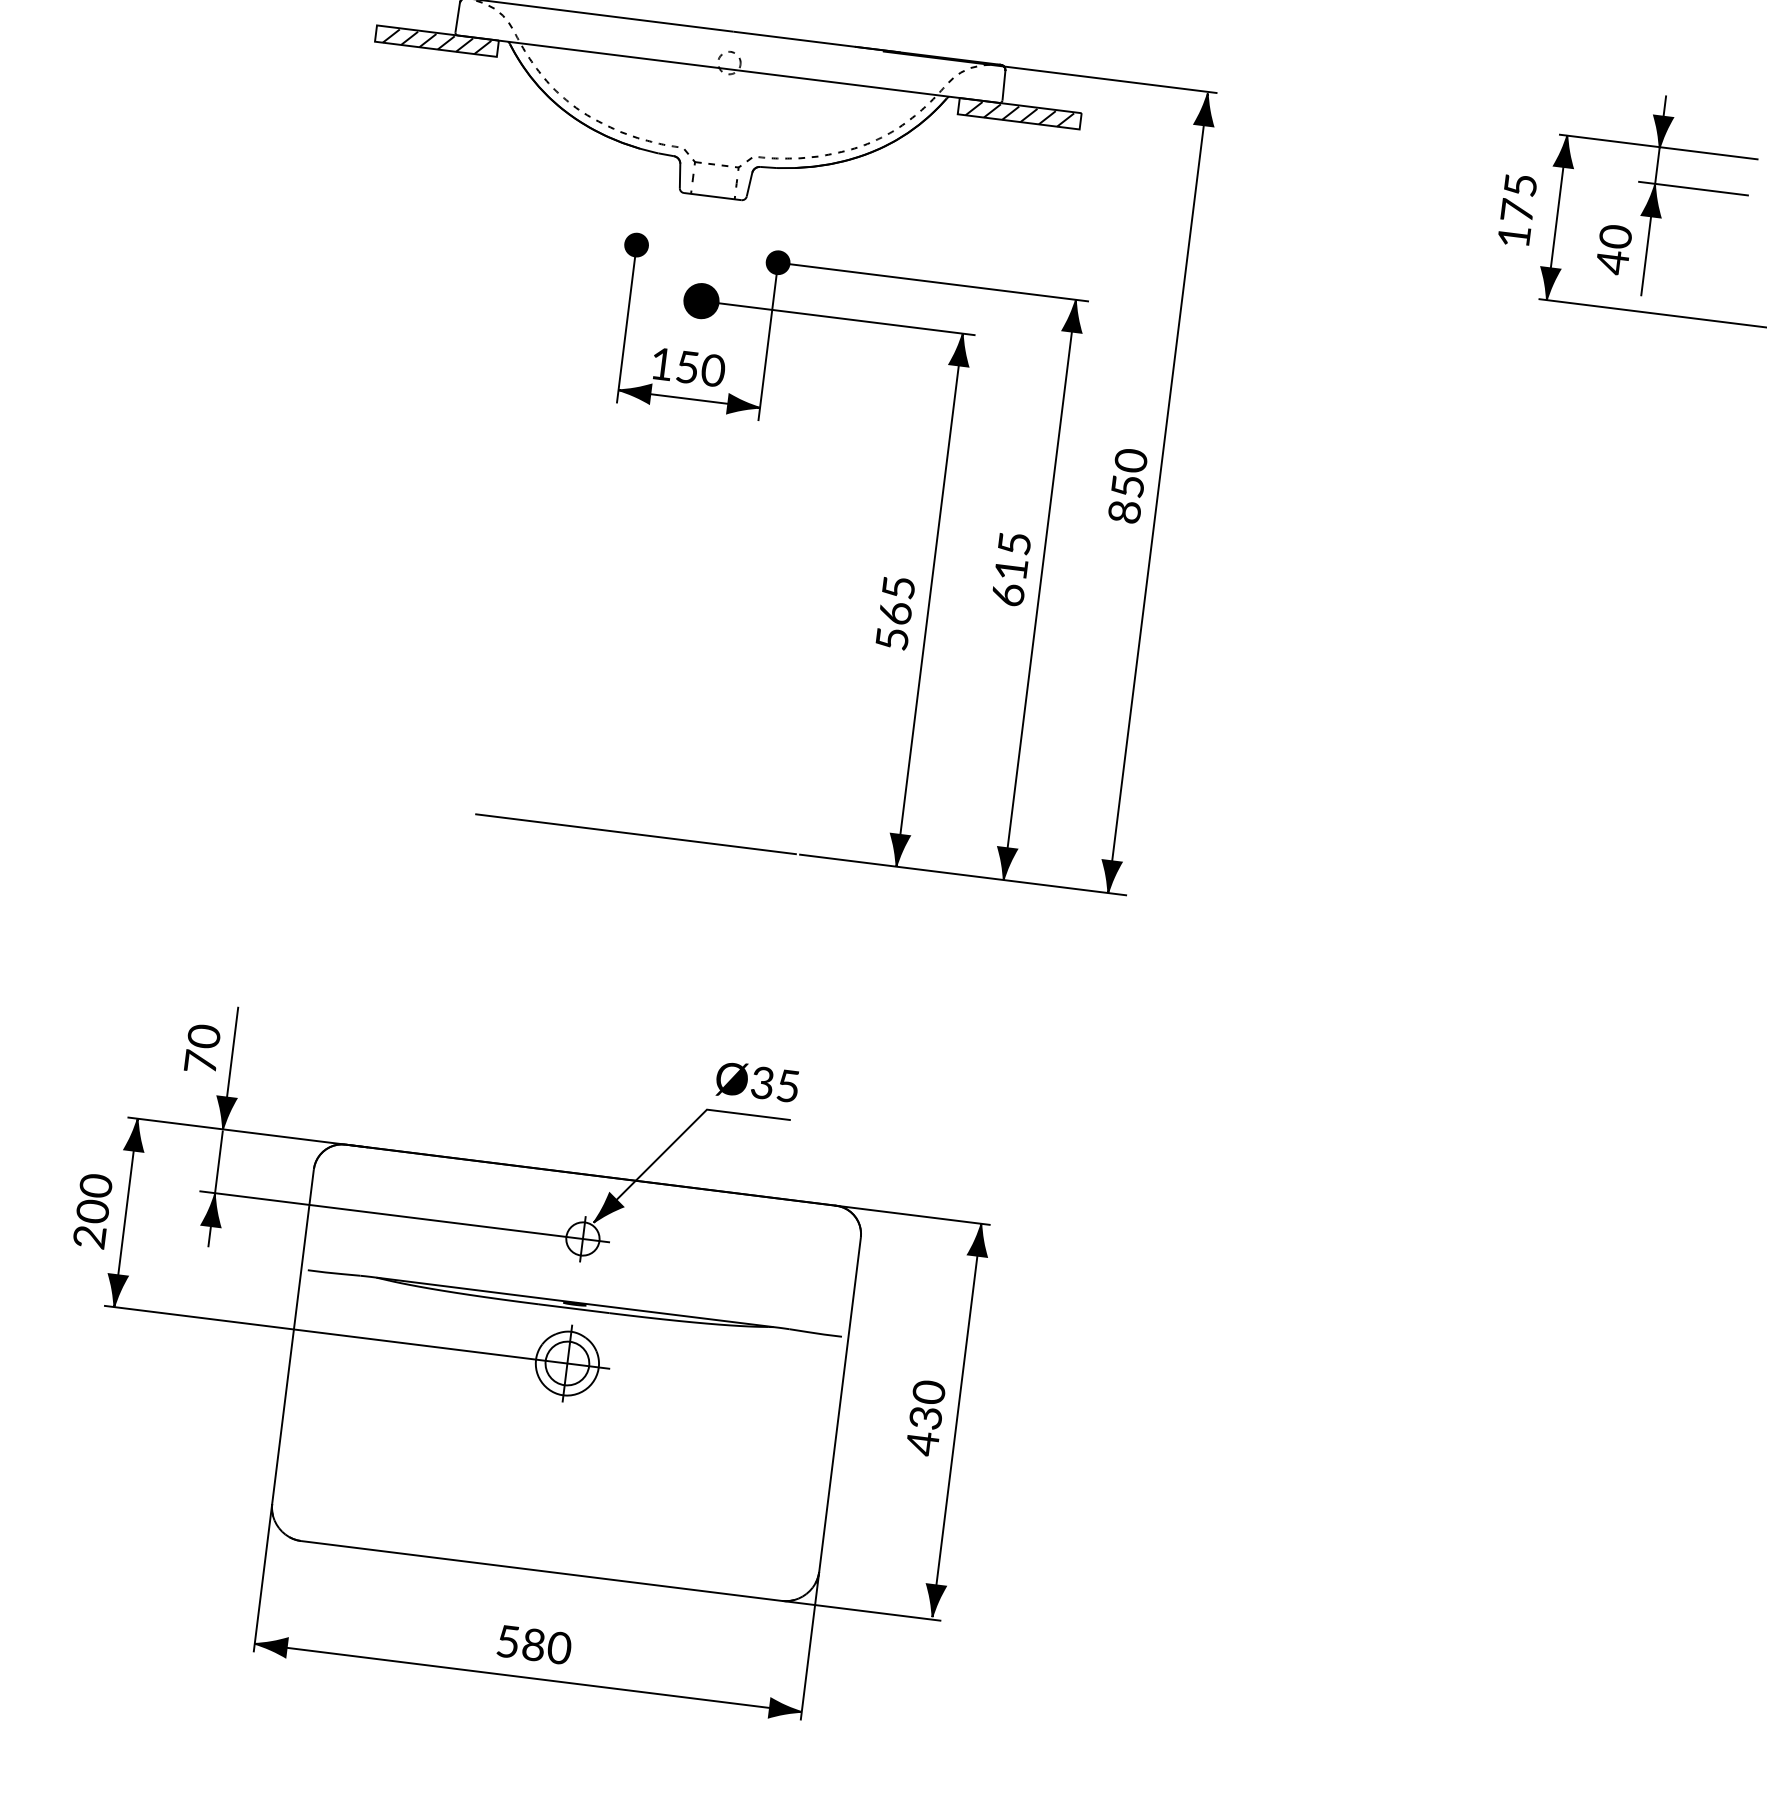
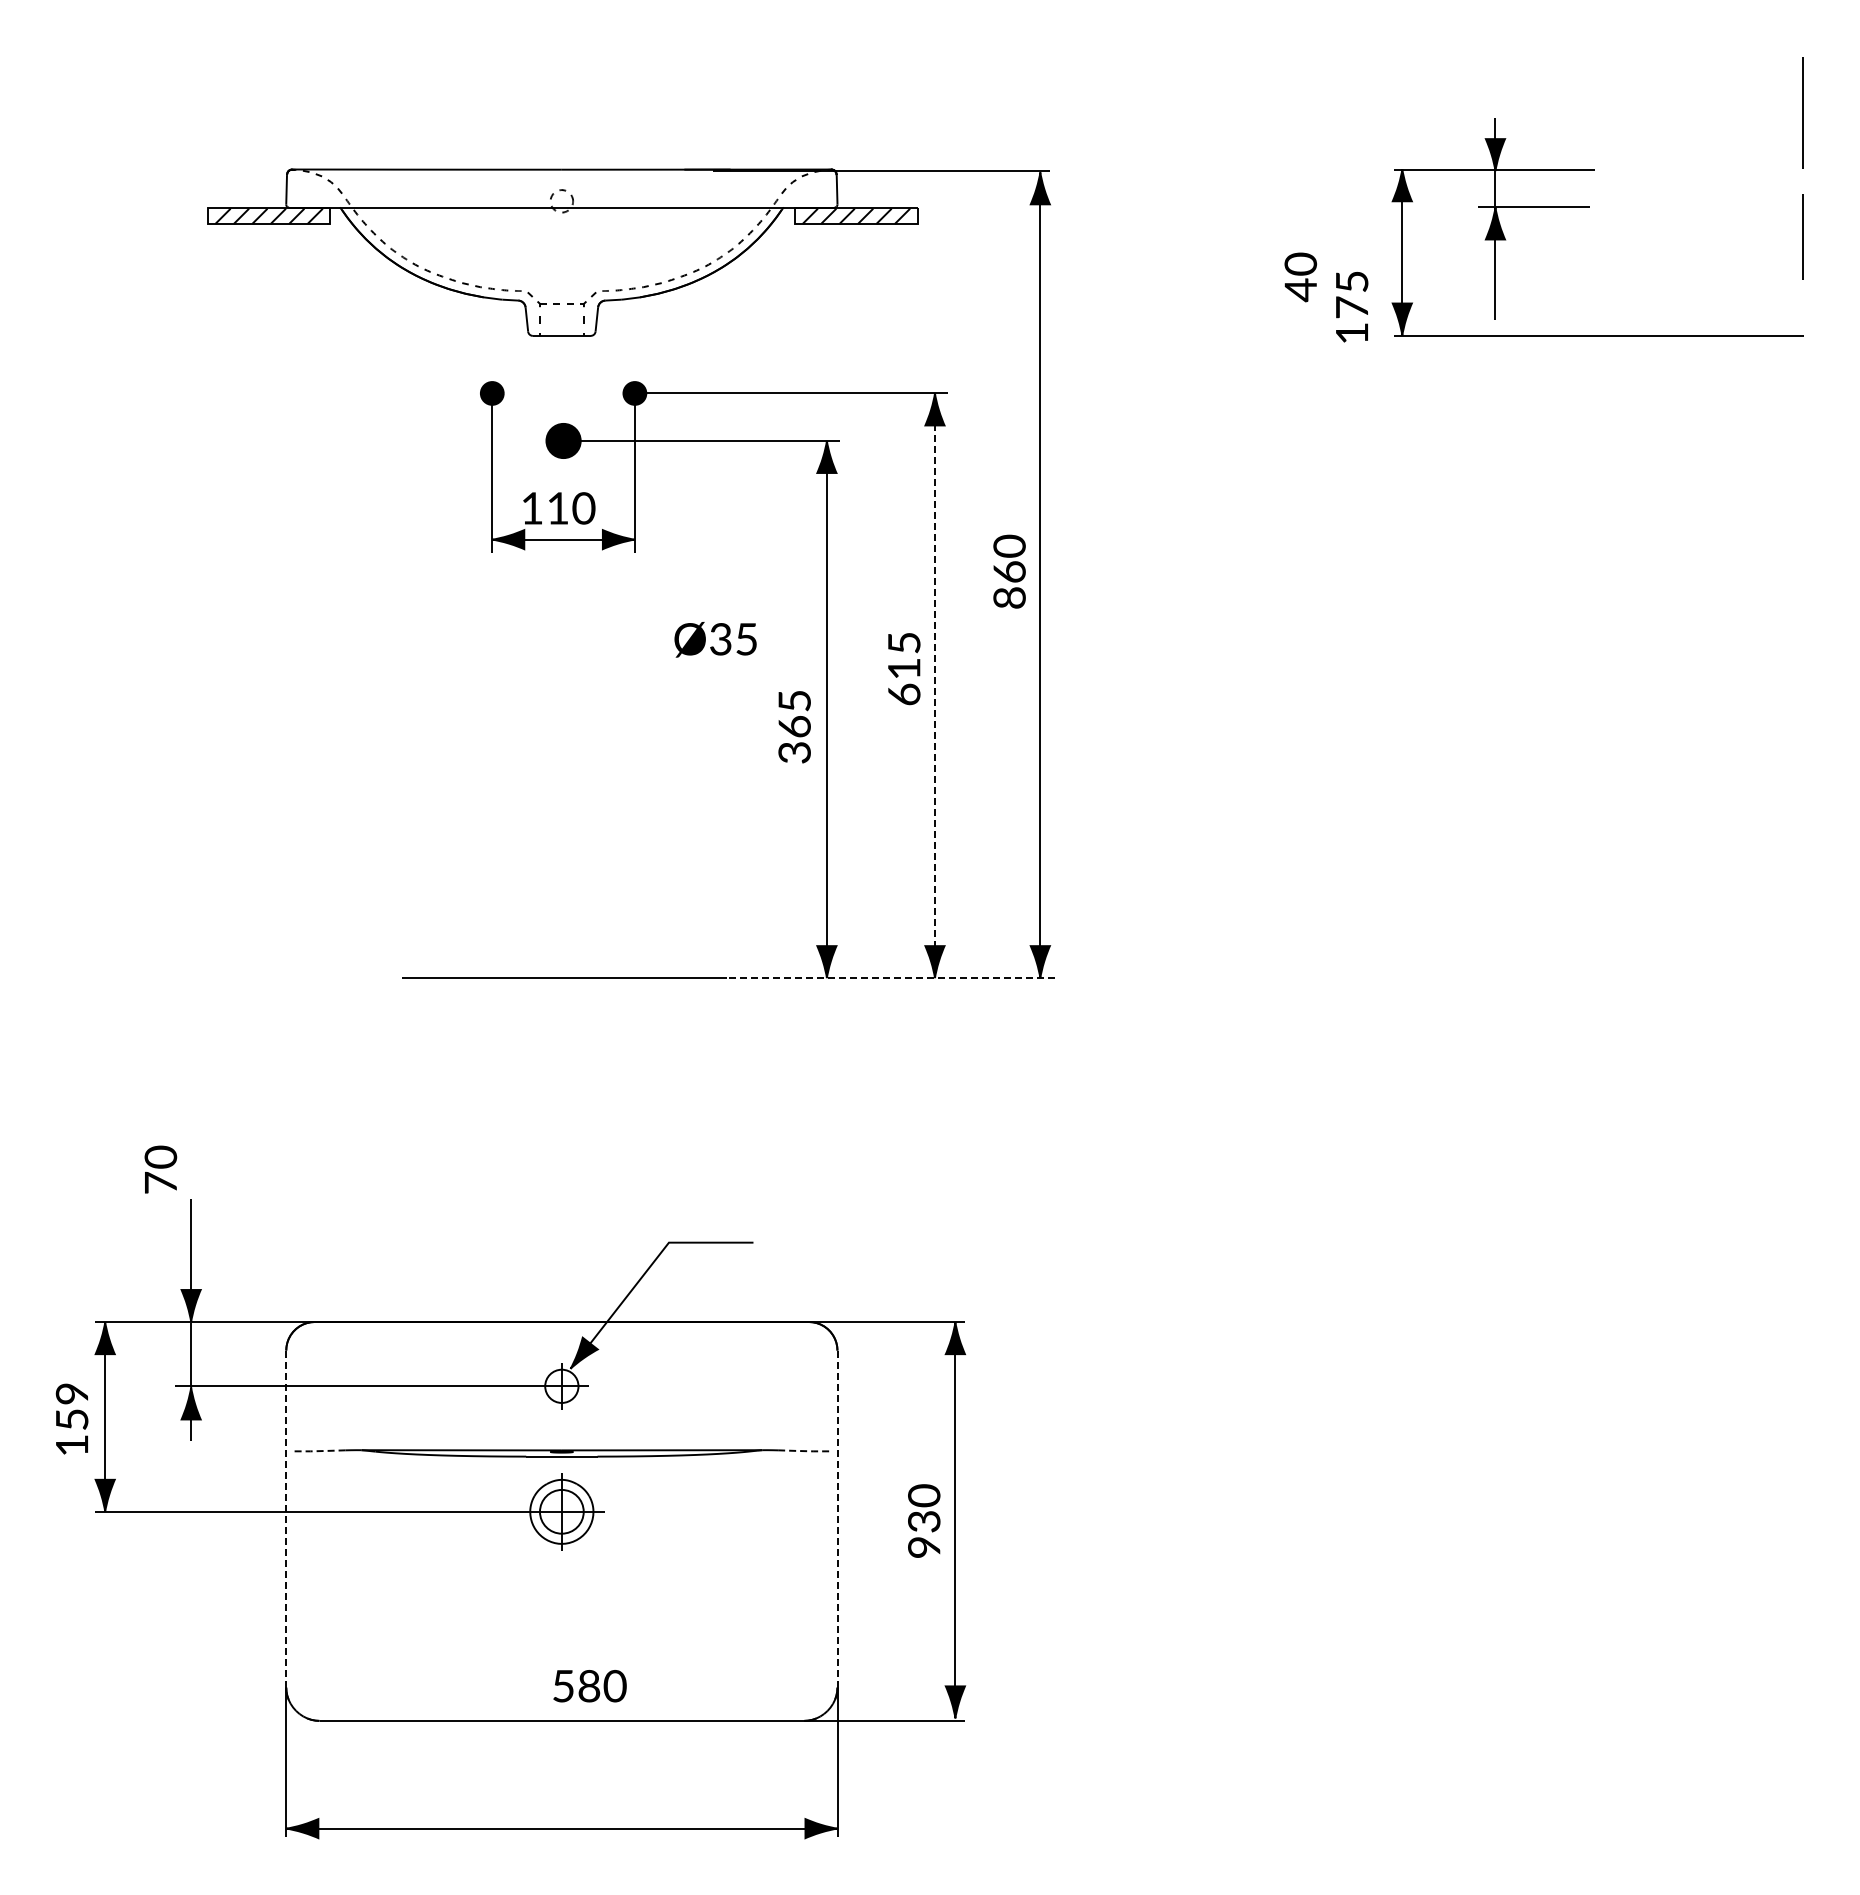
text: (1517, 210) -> (1352, 307), moved
text: (1613, 249) -> (1300, 277), moved
text: (687, 367) -> (557, 508), 150 -> 110
text: (1127, 485) -> (1009, 571), 850 -> 860
line: (1039, 589) -> (934, 685), solid -> dashed
text: (892, 638) -> (794, 752), 565 -> 365
line: (963, 875) -> (894, 978), solid -> dashed
text: (202, 1048) -> (160, 1169), moved
text: (757, 1082) -> (715, 639), moved
text: (92, 1211) -> (71, 1419), 200 -> 159
line: (334, 1273) -> (319, 1451), solid -> dashed
line: (815, 1333) -> (804, 1451), solid -> dashed
line: (293, 1337) -> (286, 1519), solid -> dashed
line: (840, 1405) -> (837, 1519), solid -> dashed
text: (922, 1443) -> (924, 1547), 430 -> 930
text: (533, 1645) -> (589, 1686), moved

